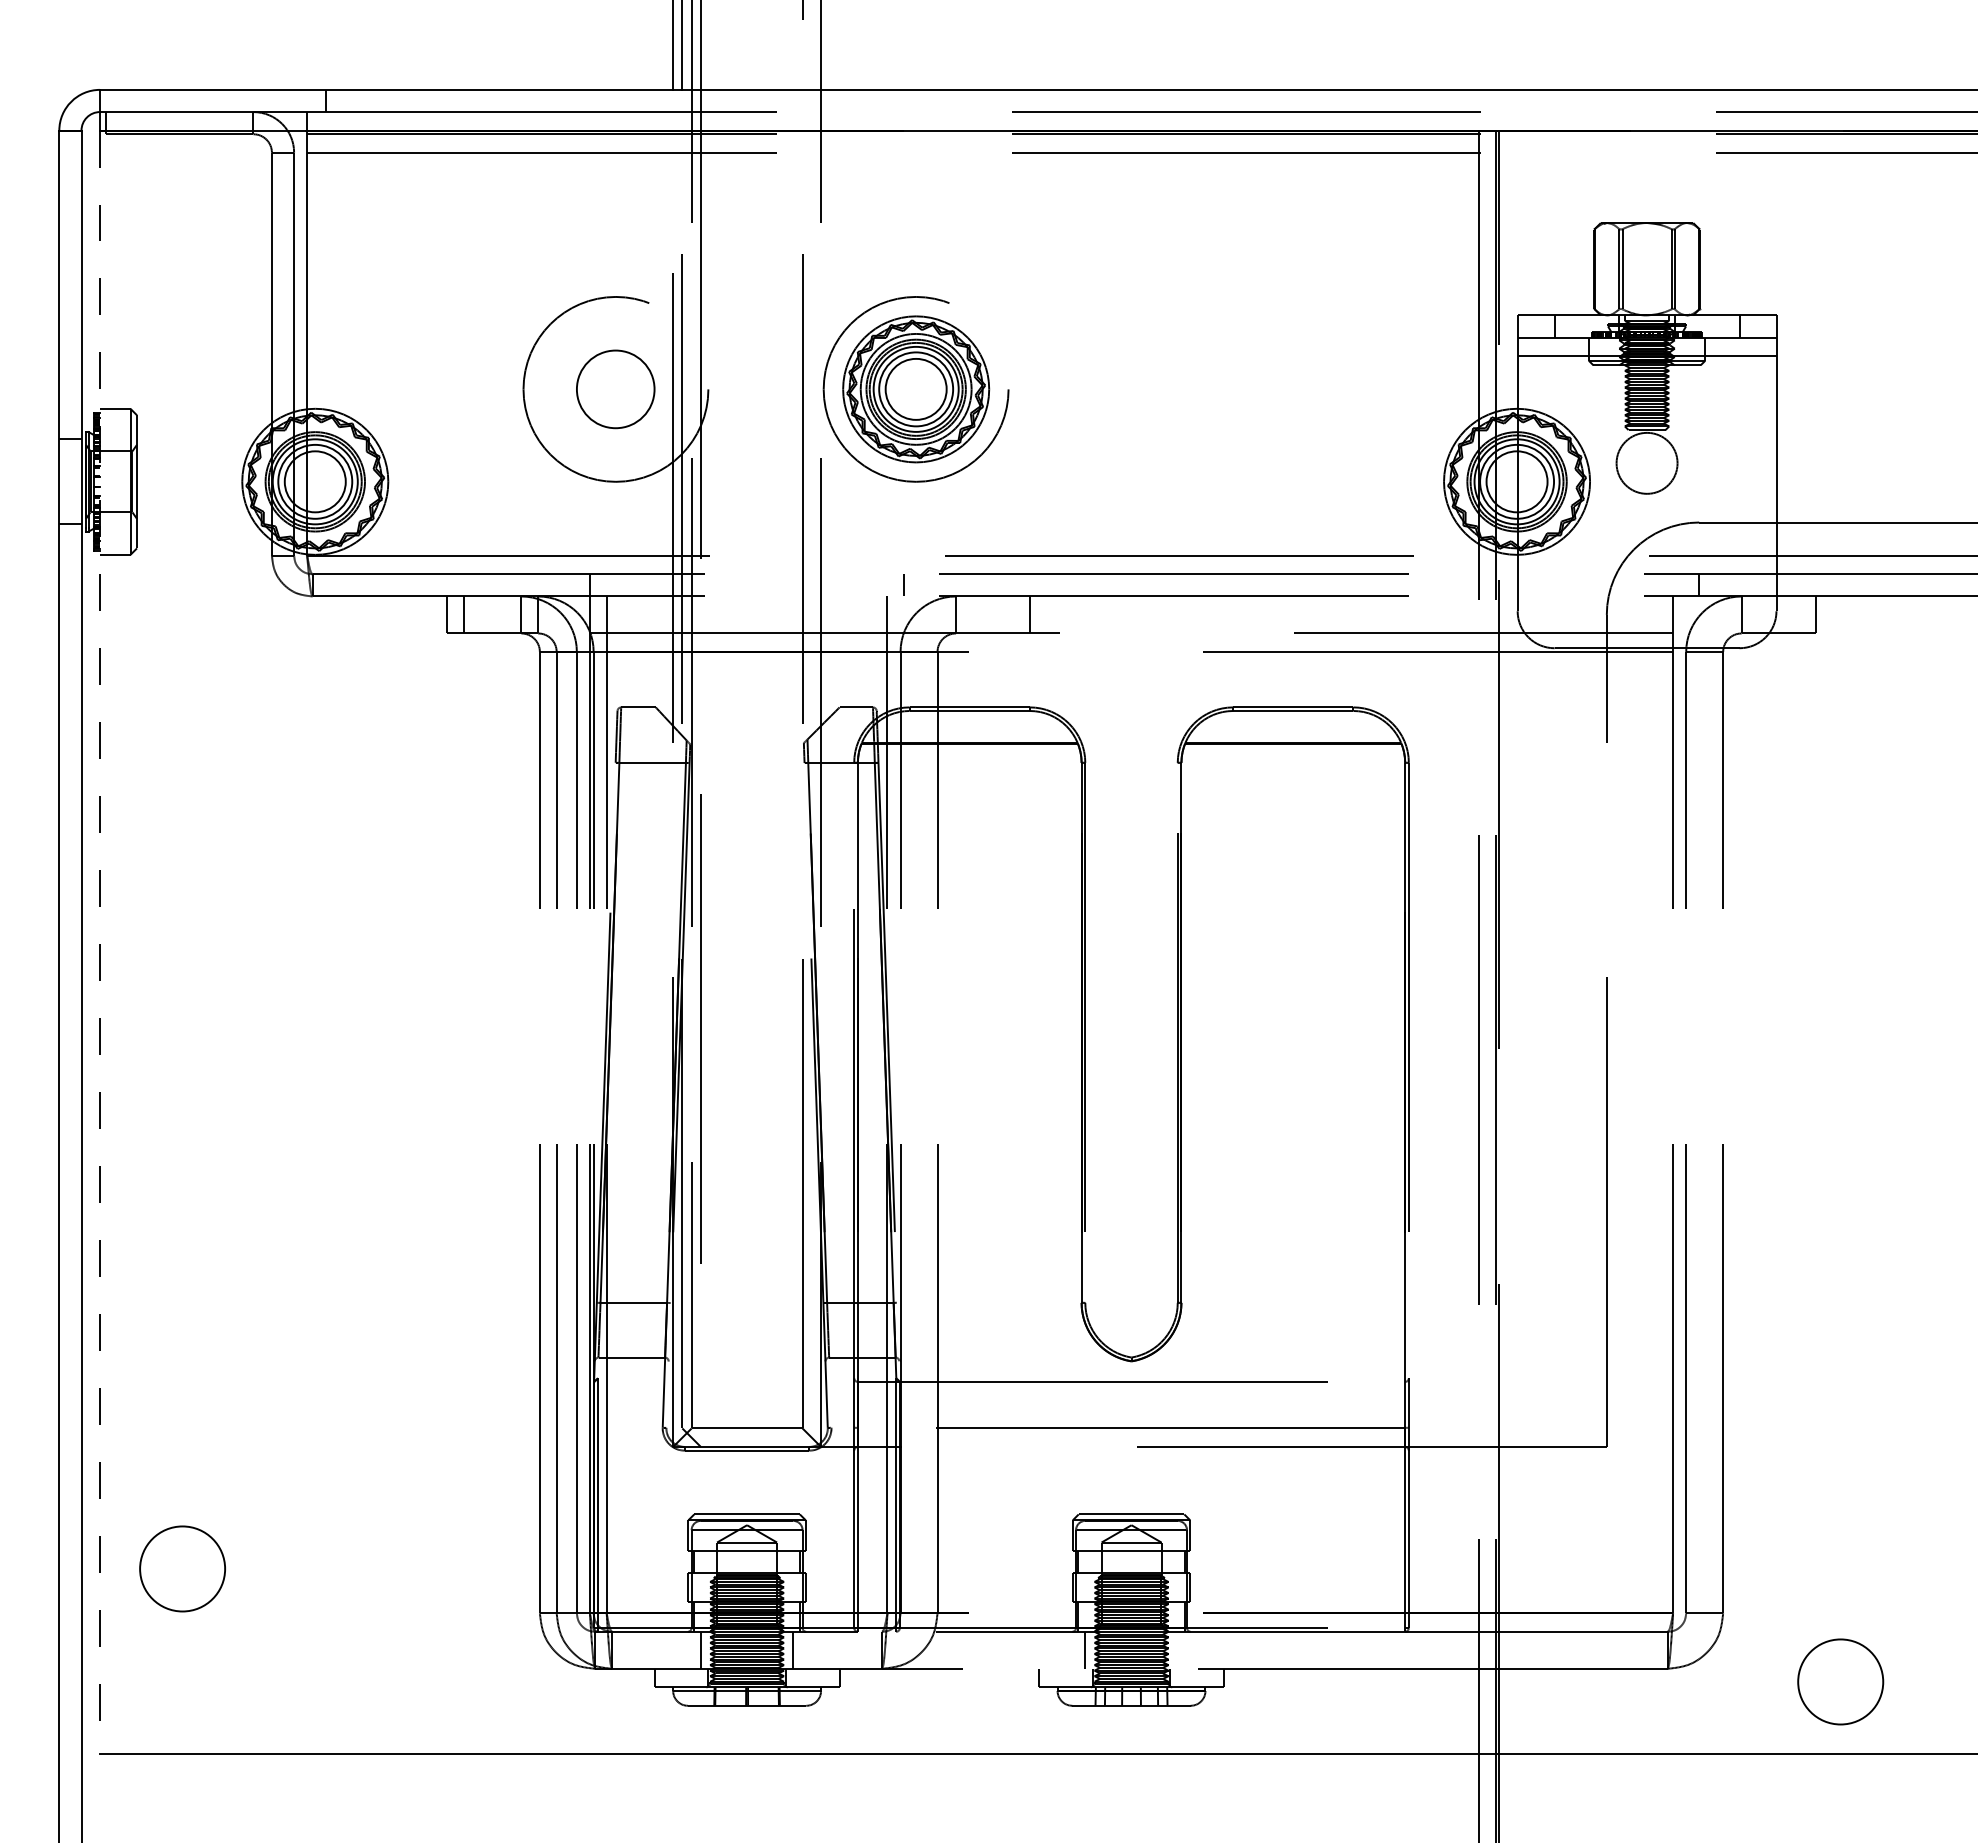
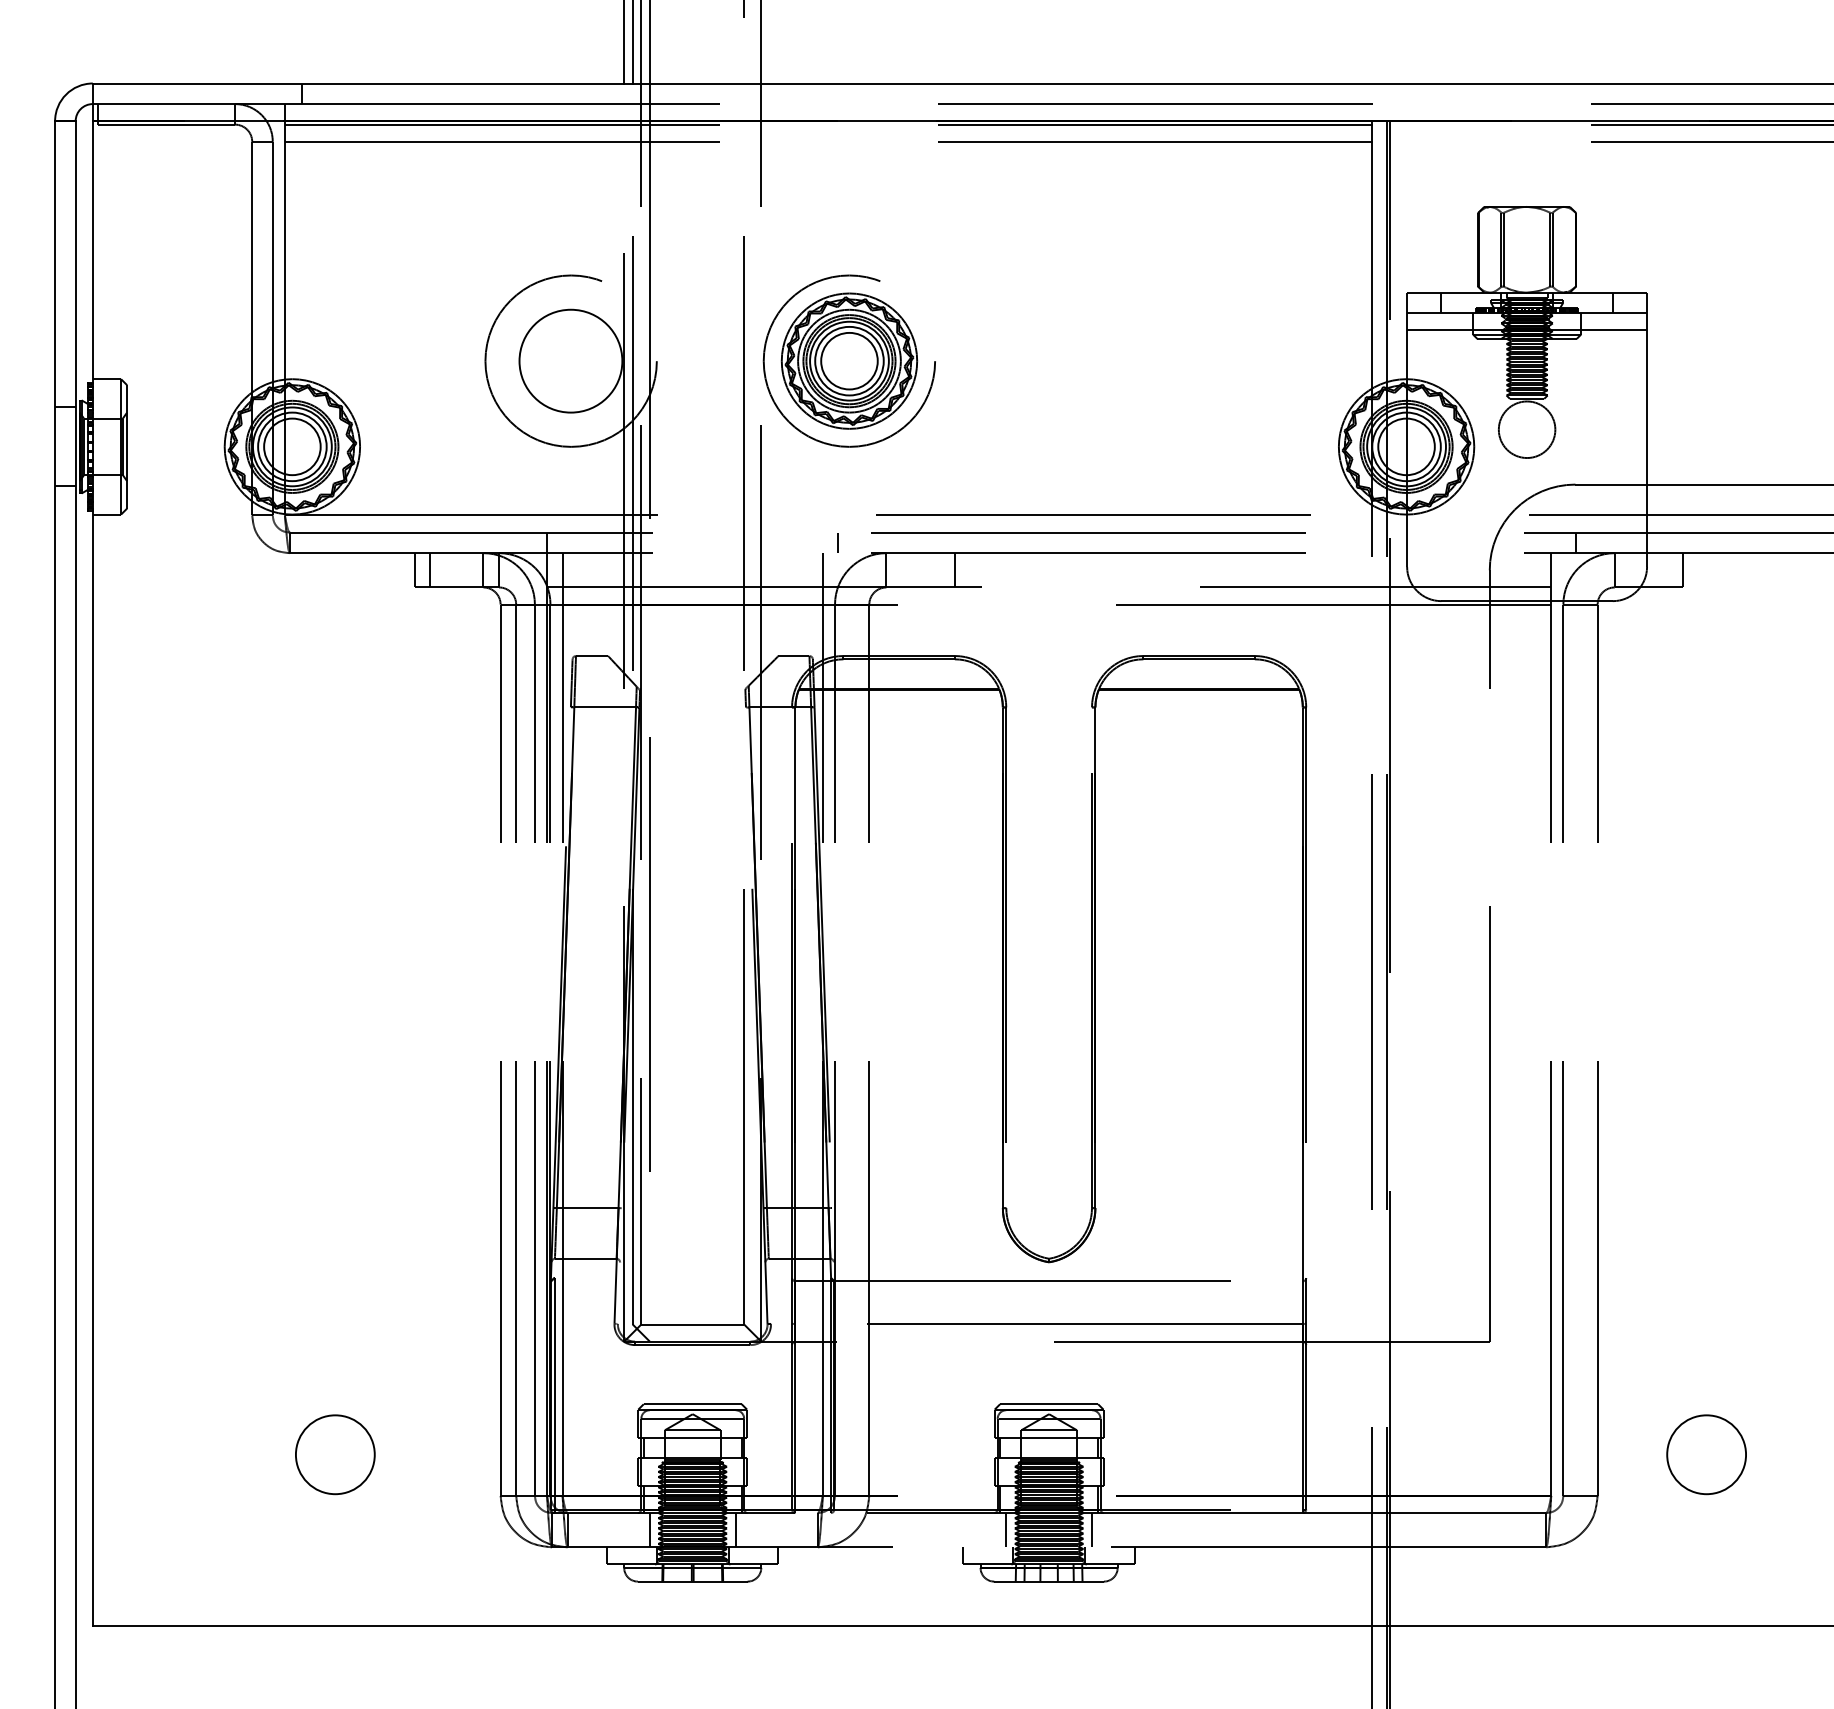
circle: (615, 388) -> (570, 360), size x1.43
line: (100, 942) -> (93, 873), dashed -> solid
circle: (182, 1568) -> (335, 1454), moved
line: (1177, 1649) -> (1091, 1529), added
circle: (1840, 1681) -> (1706, 1454), moved

